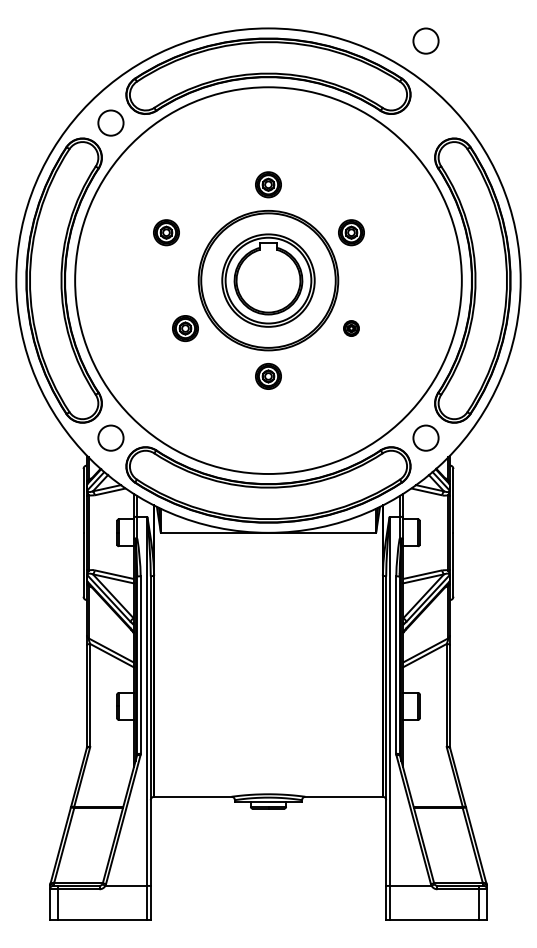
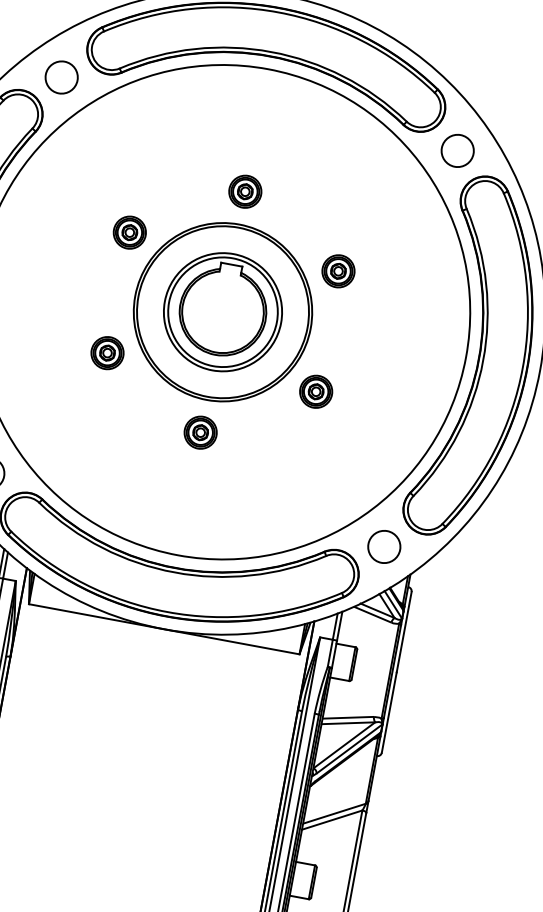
circle: (425, 40) -> (457, 150), moved
part: (166, 232) -> (129, 232), moved
part: (351, 328) -> (316, 391), size x1.67

